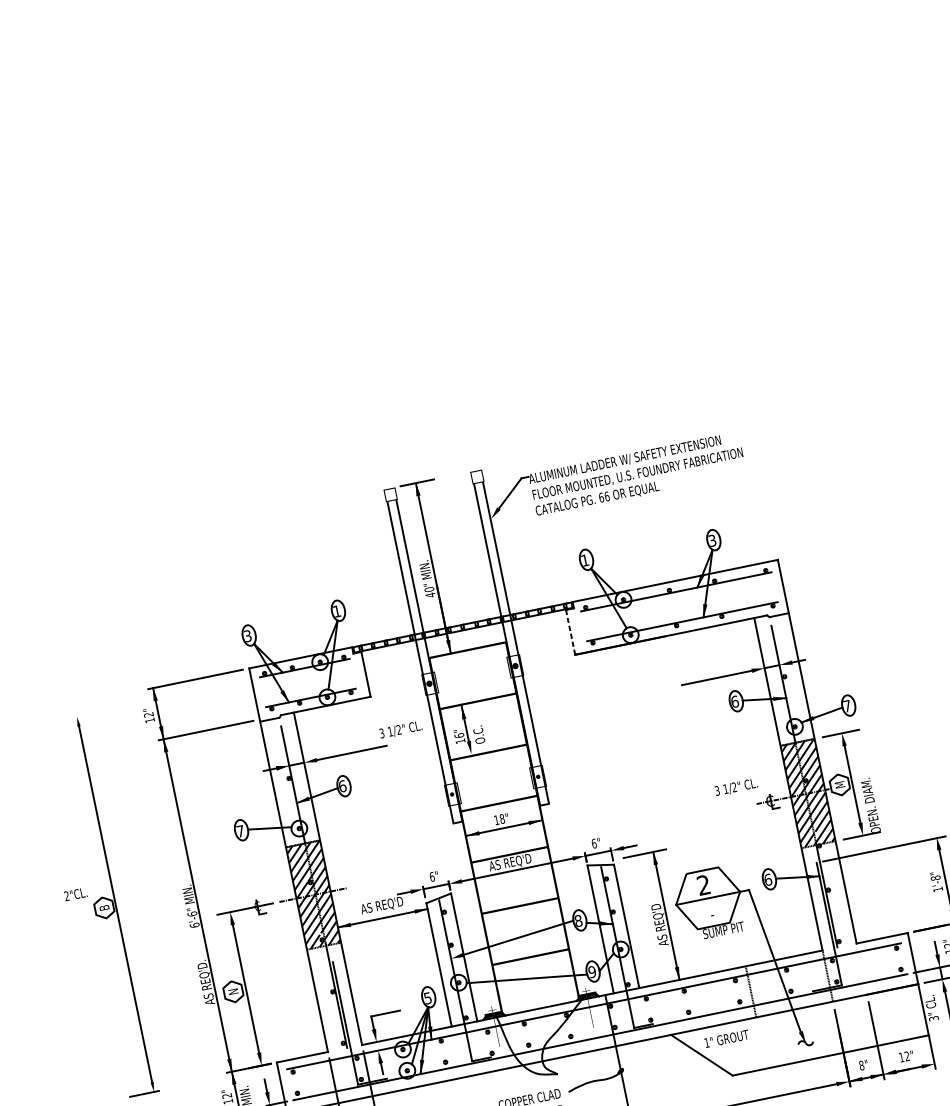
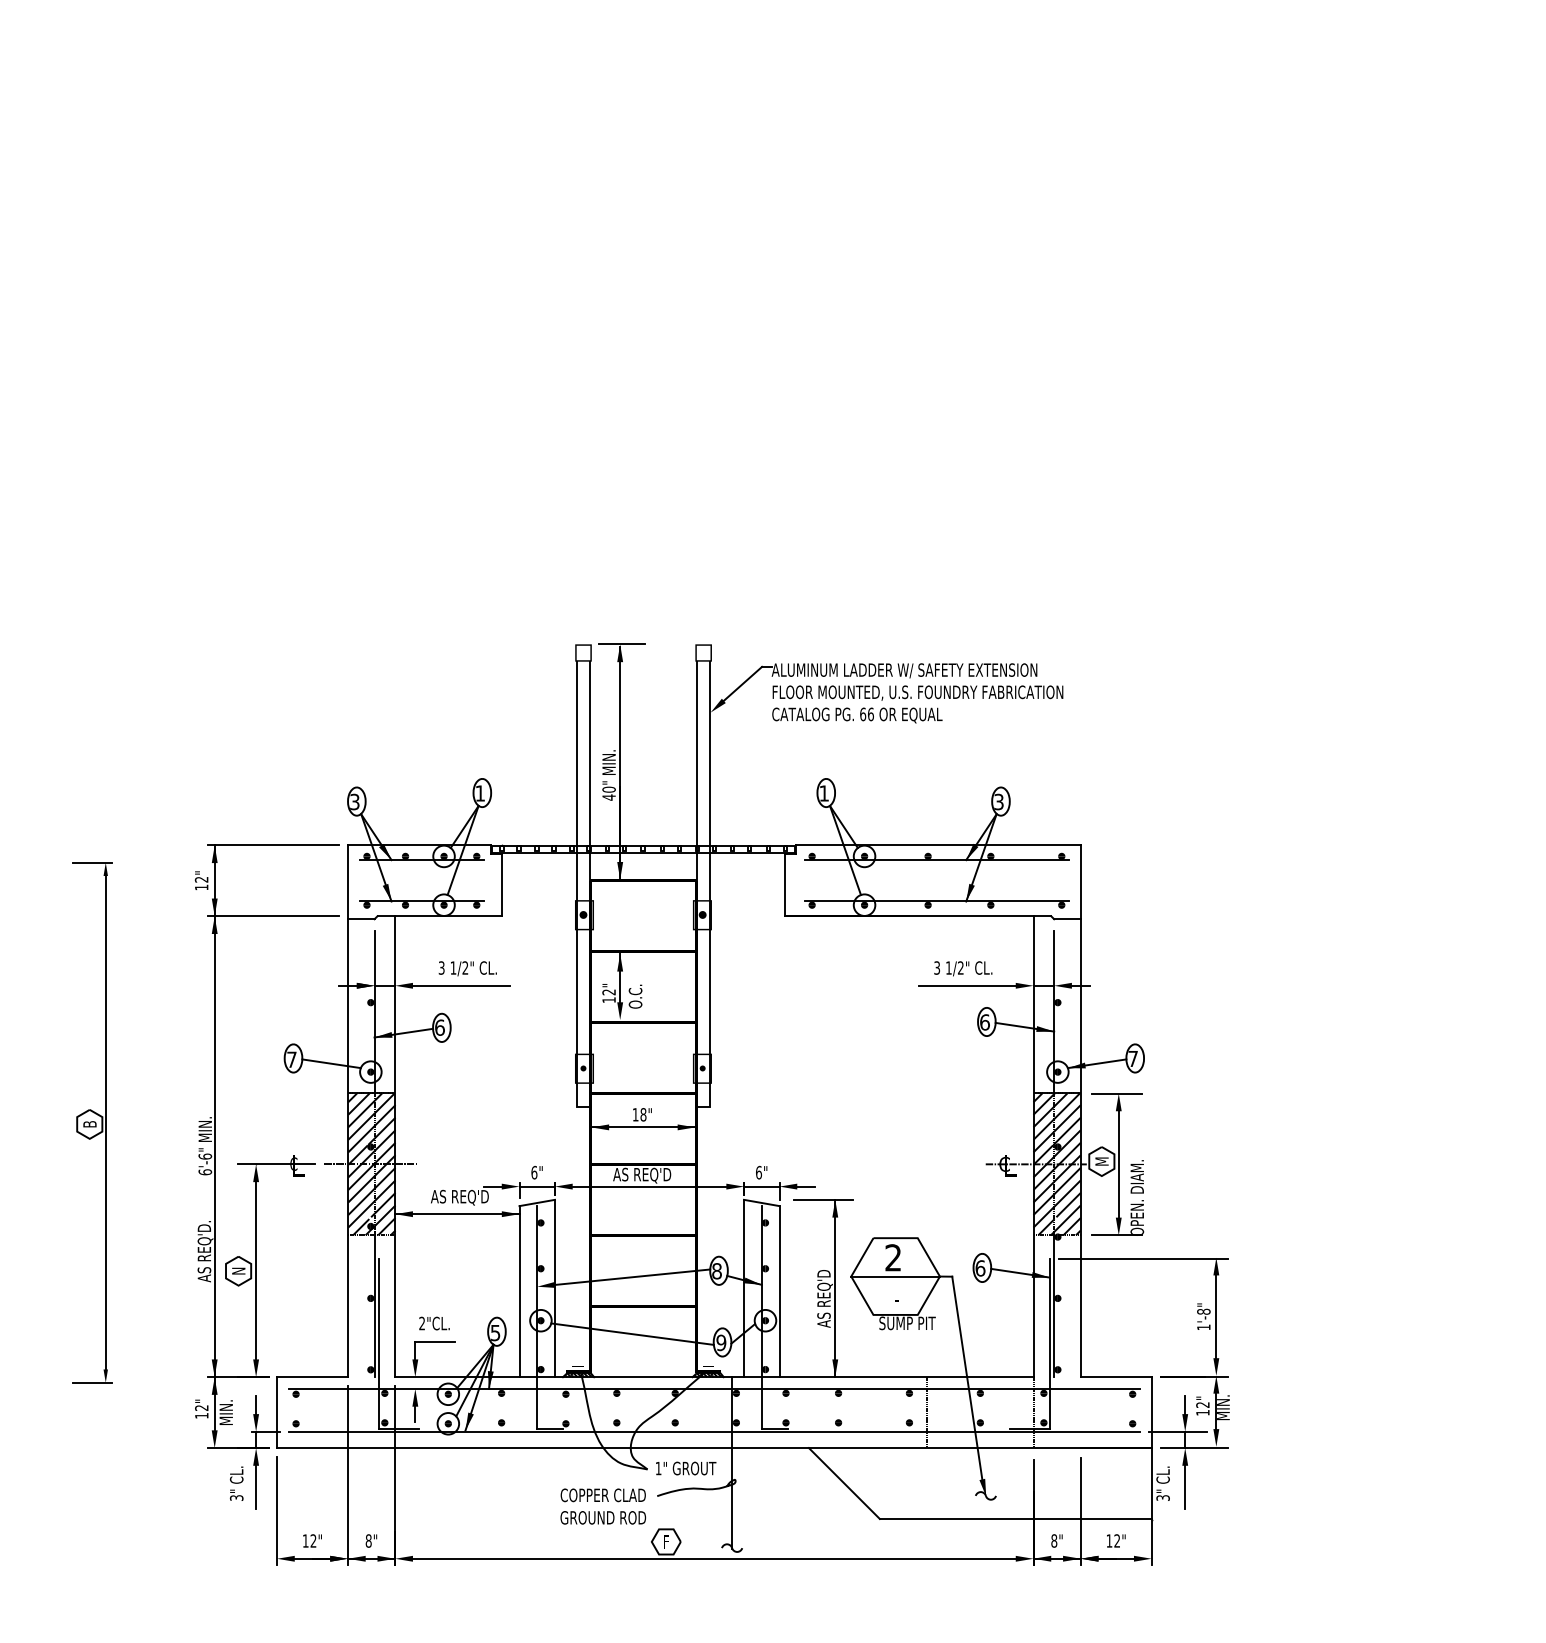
line: (570, 632) -> (785, 885), dashed -> solid
line: (67, 718) -> (92, 862), added
text: (400, 729) -> (467, 968), moved
text: (458, 735) -> (608, 992), 16" -> 12"
text: (736, 787) -> (963, 968), moved
text: (75, 894) -> (434, 1323), moved
text: (727, 1038) -> (686, 1468), moved

